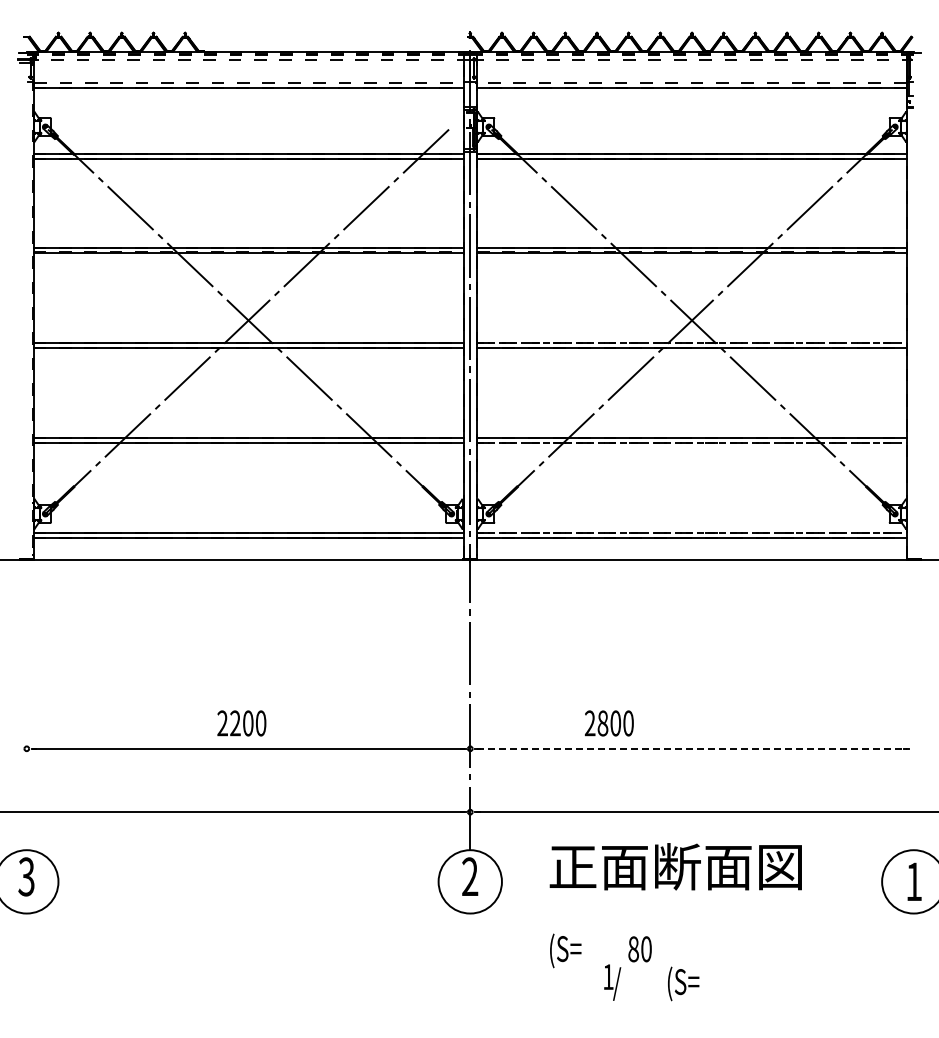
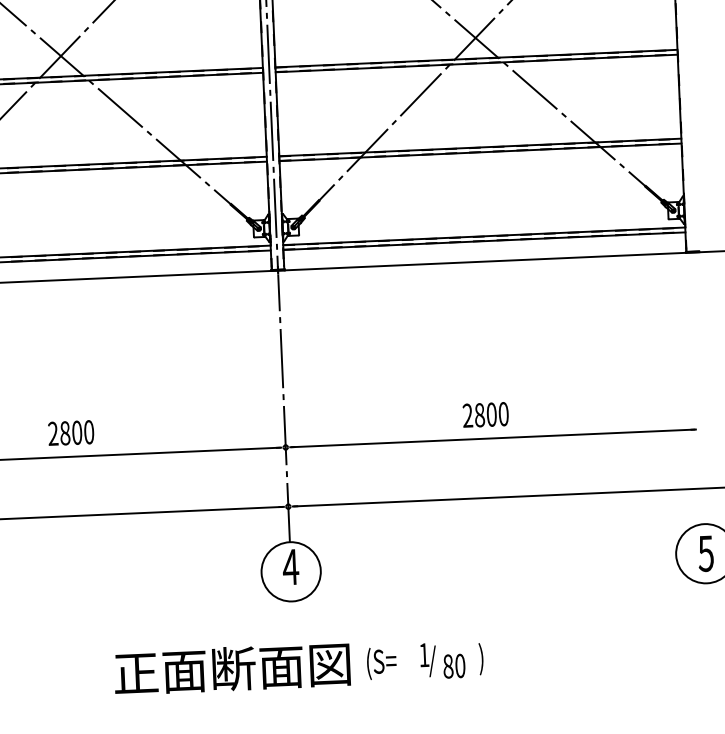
line: (692, 342) -> (476, 58), dashed -> solid
line: (692, 442) -> (480, 152), dashed -> solid
line: (692, 532) -> (484, 236), dashed -> solid
text: (235, 723) -> (65, 433), 2200 -> 2800
text: (609, 723) -> (485, 415), moved
line: (692, 748) -> (493, 438), dashed -> solid
text: (675, 866) -> (231, 668), moved
text: (469, 876) -> (290, 566), 2 -> 4
text: (913, 881) -> (705, 553), 1 -> 5
text: (639, 949) -> (453, 666), moved
text: (565, 950) -> (381, 663), moved
text: (682, 983) -> (493, 658), (S= -> )

